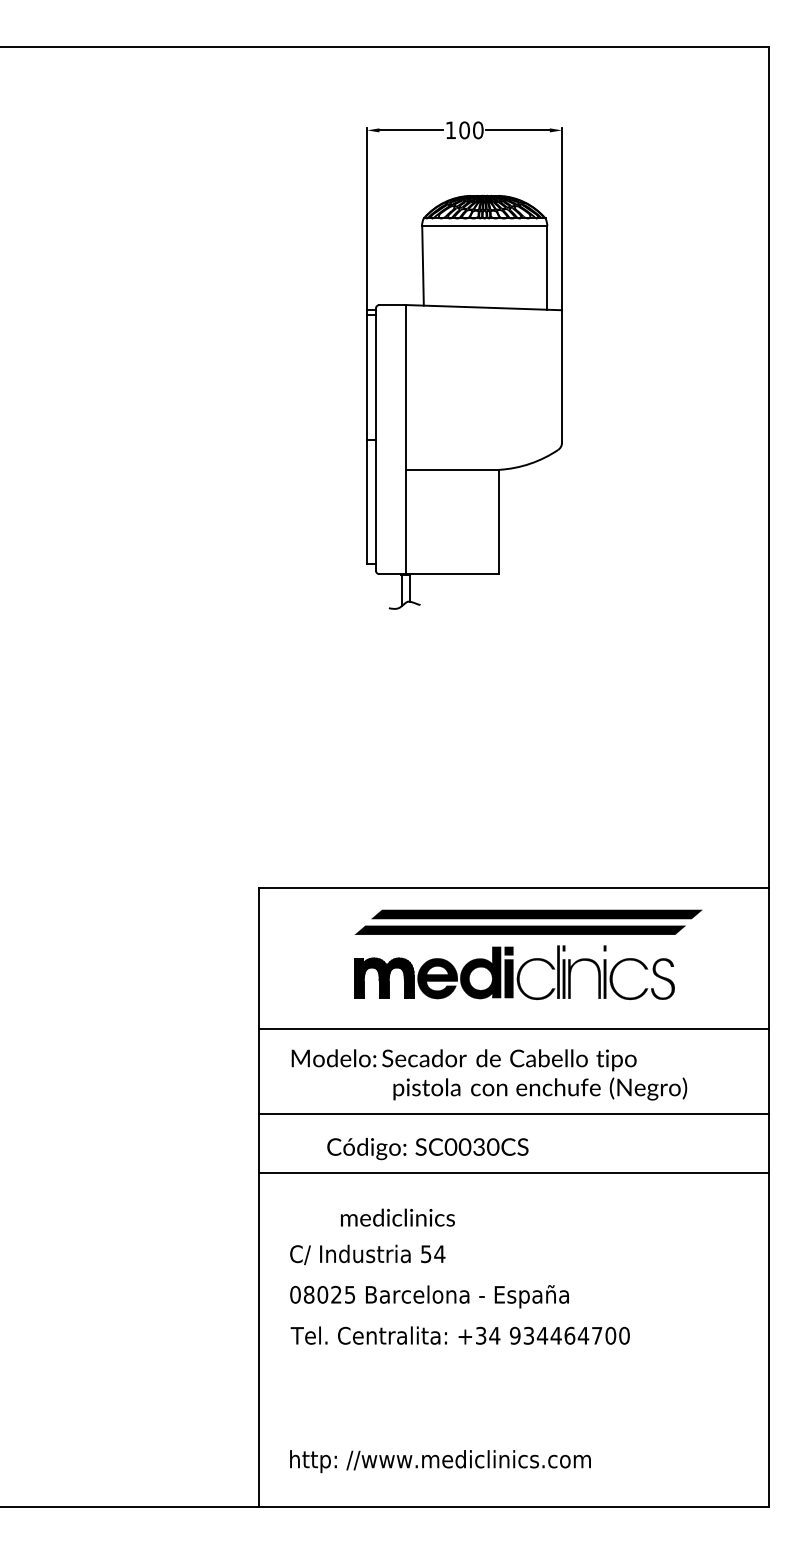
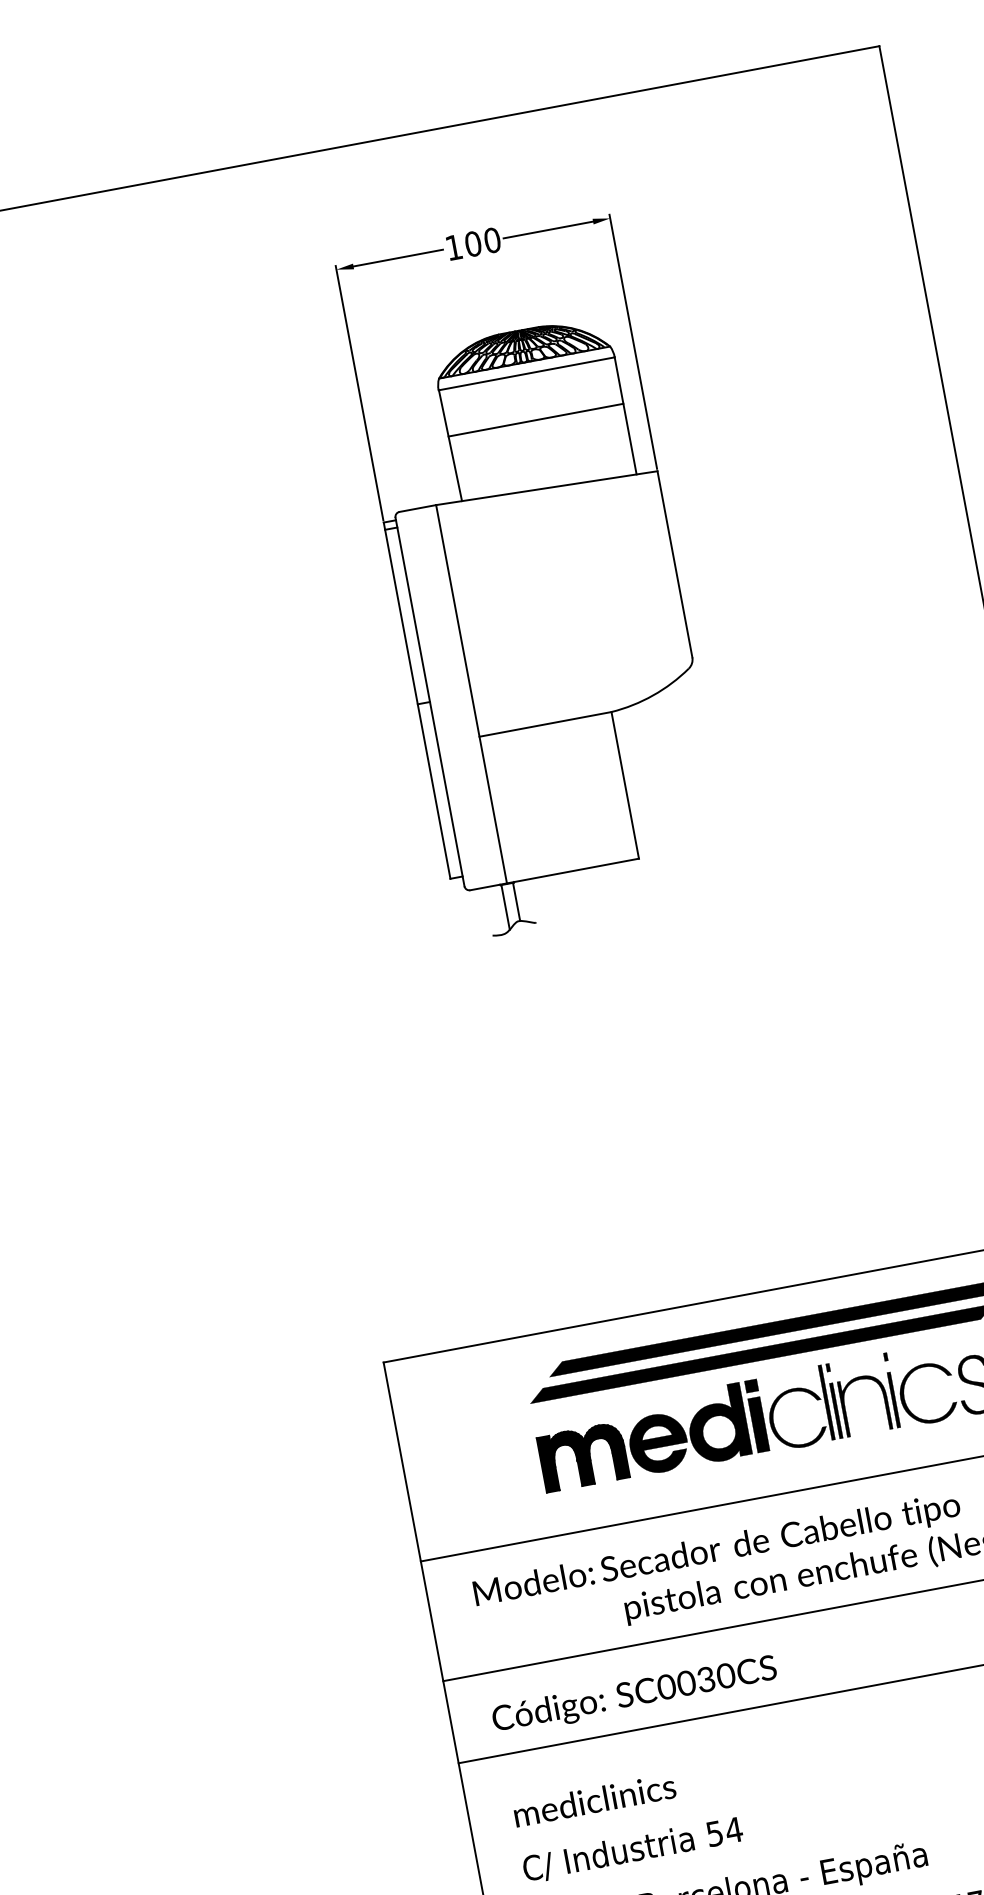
line: (484, 259) -> (535, 420), added
text: (427, 1149) -> (634, 1696), moved
text: (397, 1217) -> (594, 1800), moved

